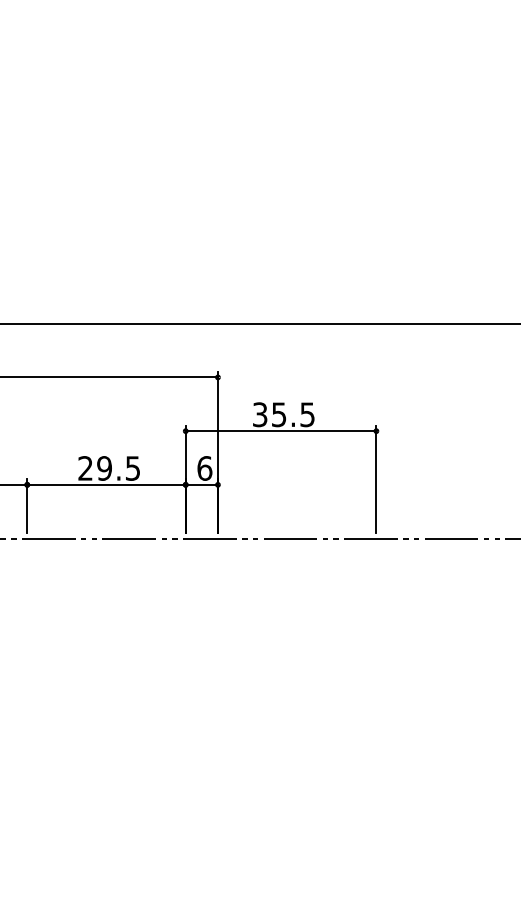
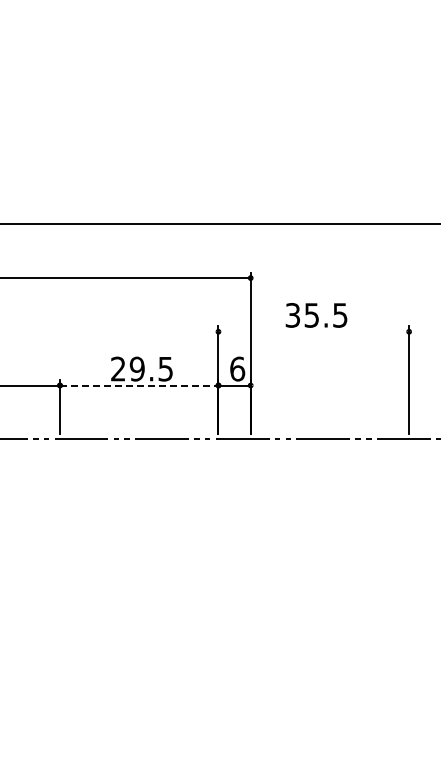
line: (280, 431) -> (313, 332), removed
line: (107, 484) -> (140, 385), solid -> dashed

